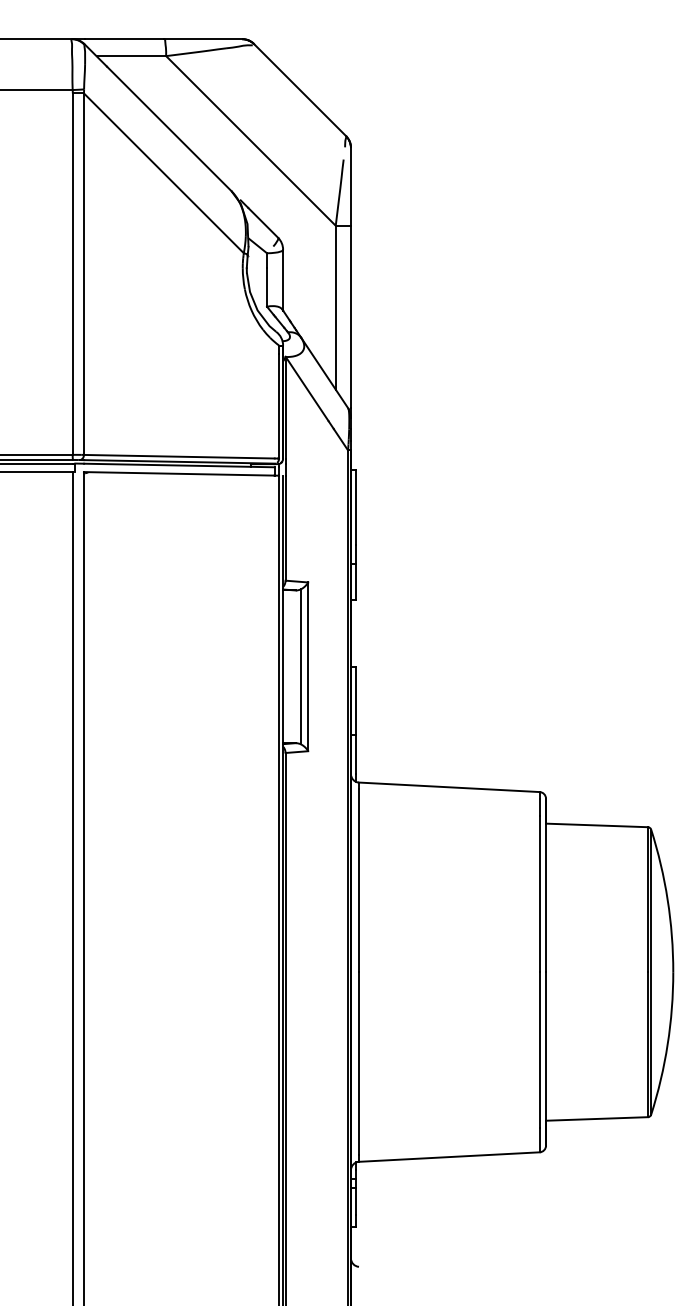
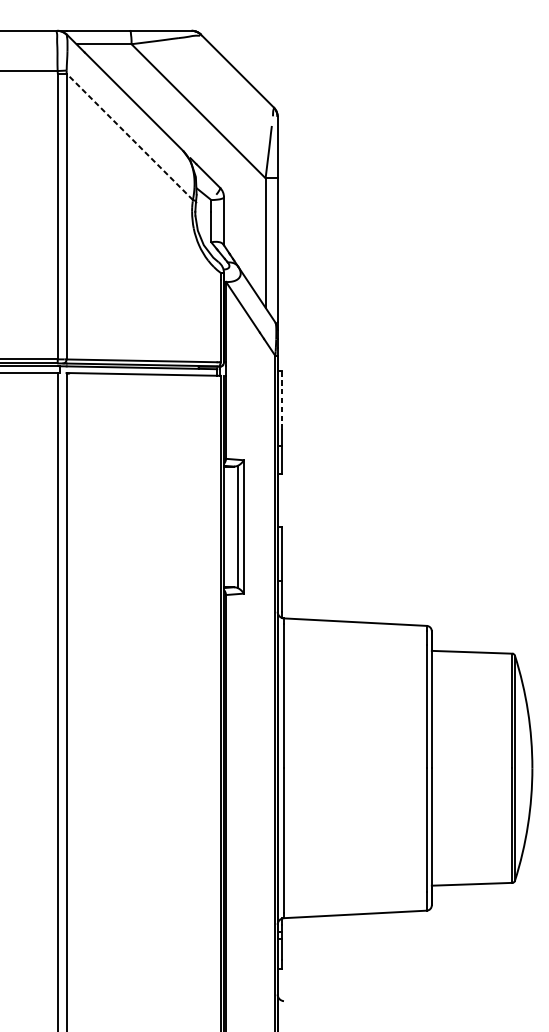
line: (163, 172) -> (129, 136), solid -> dashed
line: (356, 507) -> (282, 400), solid -> dashed

